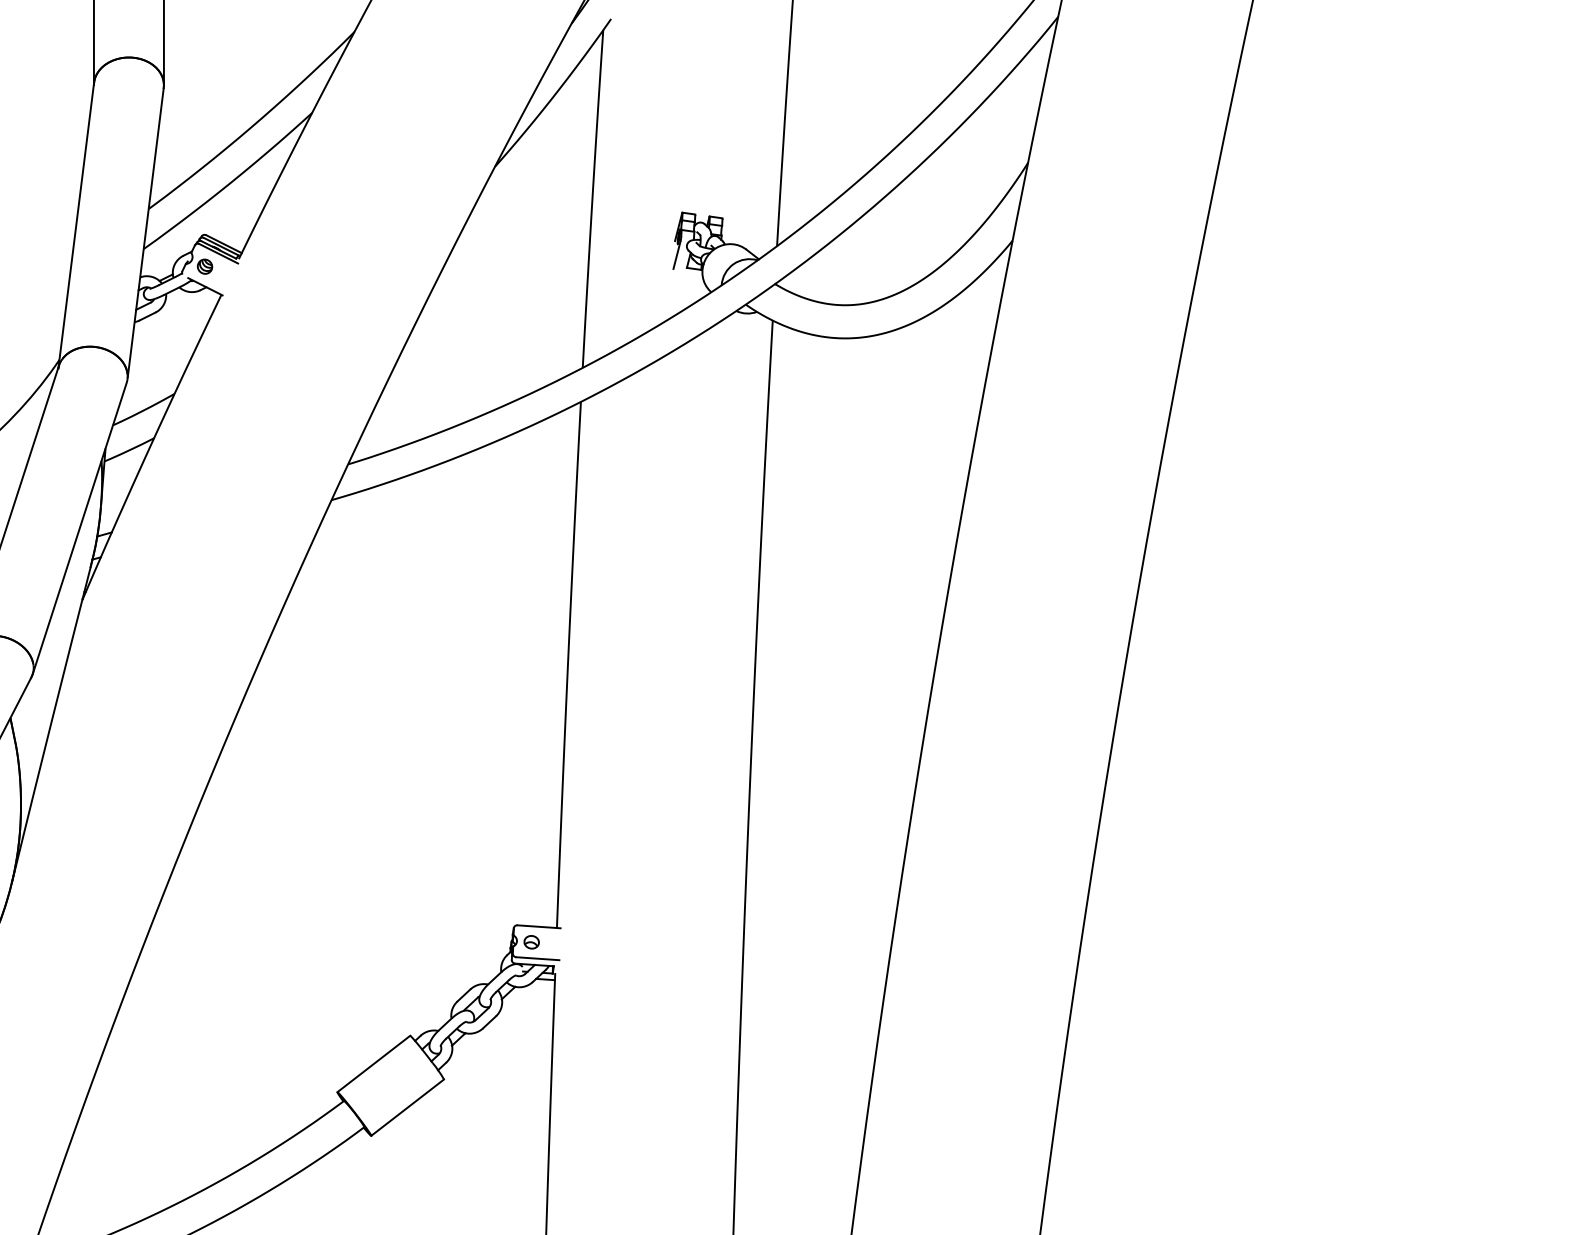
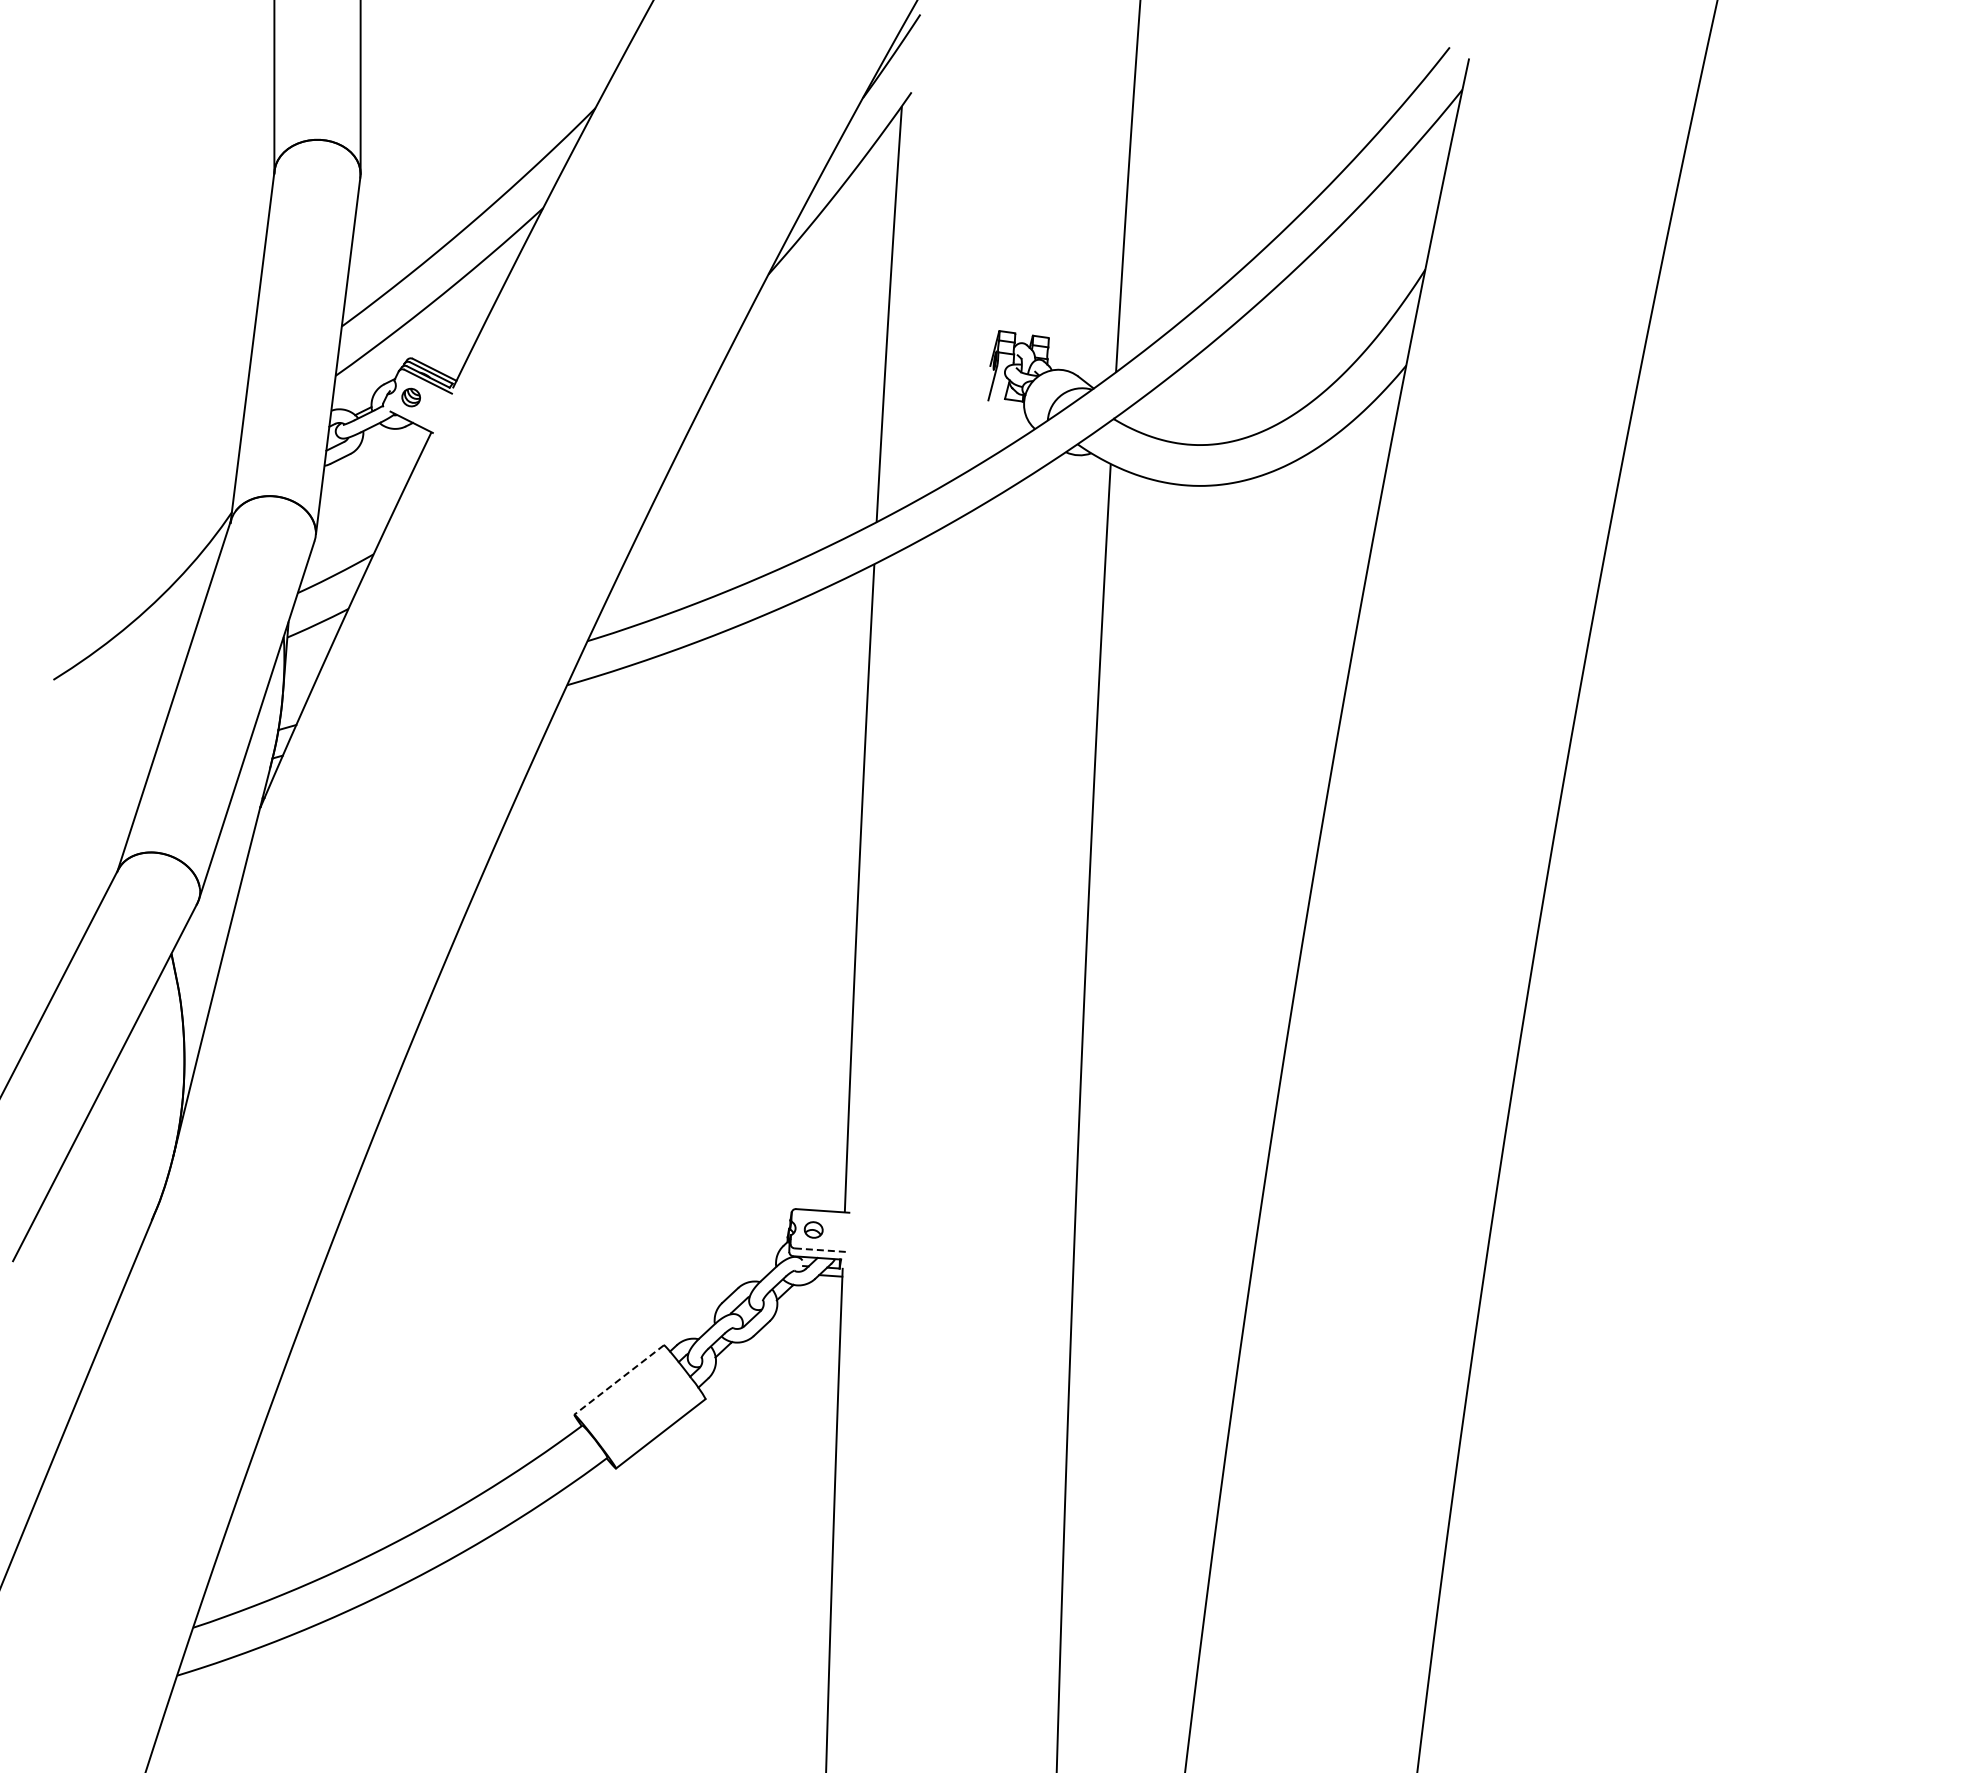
line: (538, 958) -> (821, 1250), solid -> dashed
line: (374, 1063) -> (619, 1379), solid -> dashed

